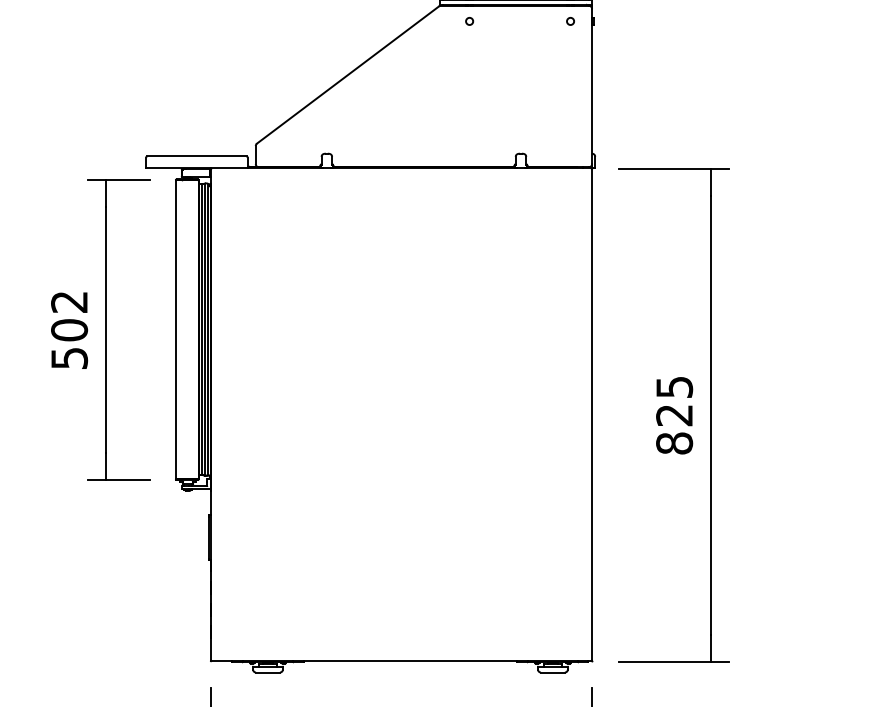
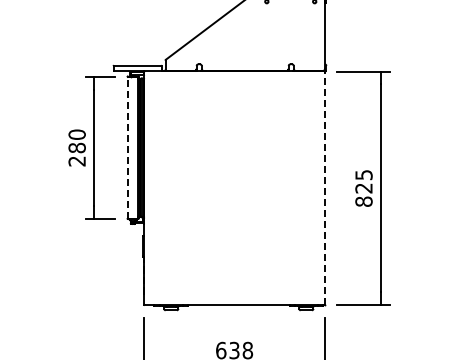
text: (68, 329) -> (76, 147), 502 -> 280
line: (175, 329) -> (127, 147), solid -> dashed
line: (591, 415) -> (324, 188), solid -> dashed

